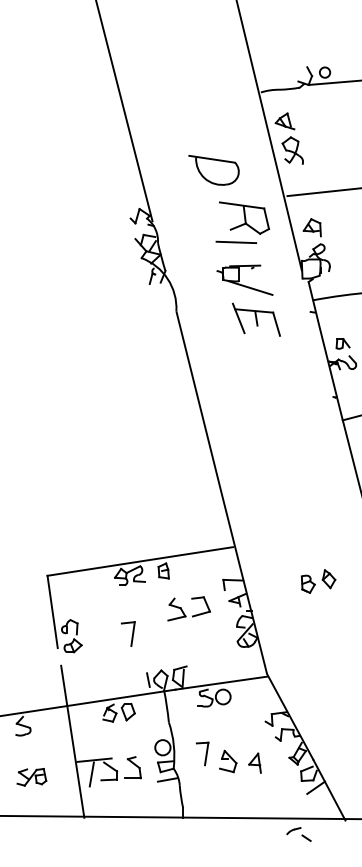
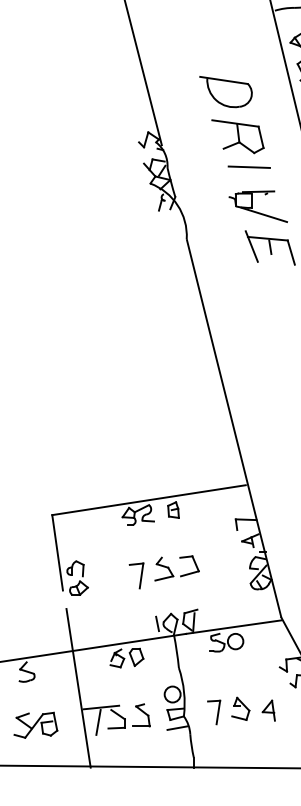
part: (244, 217) -> (237, 135), moved
part: (188, 608) -> (176, 568), moved
part: (202, 753) -> (213, 712), moved
part: (31, 777) -> (35, 725), size x1.43

